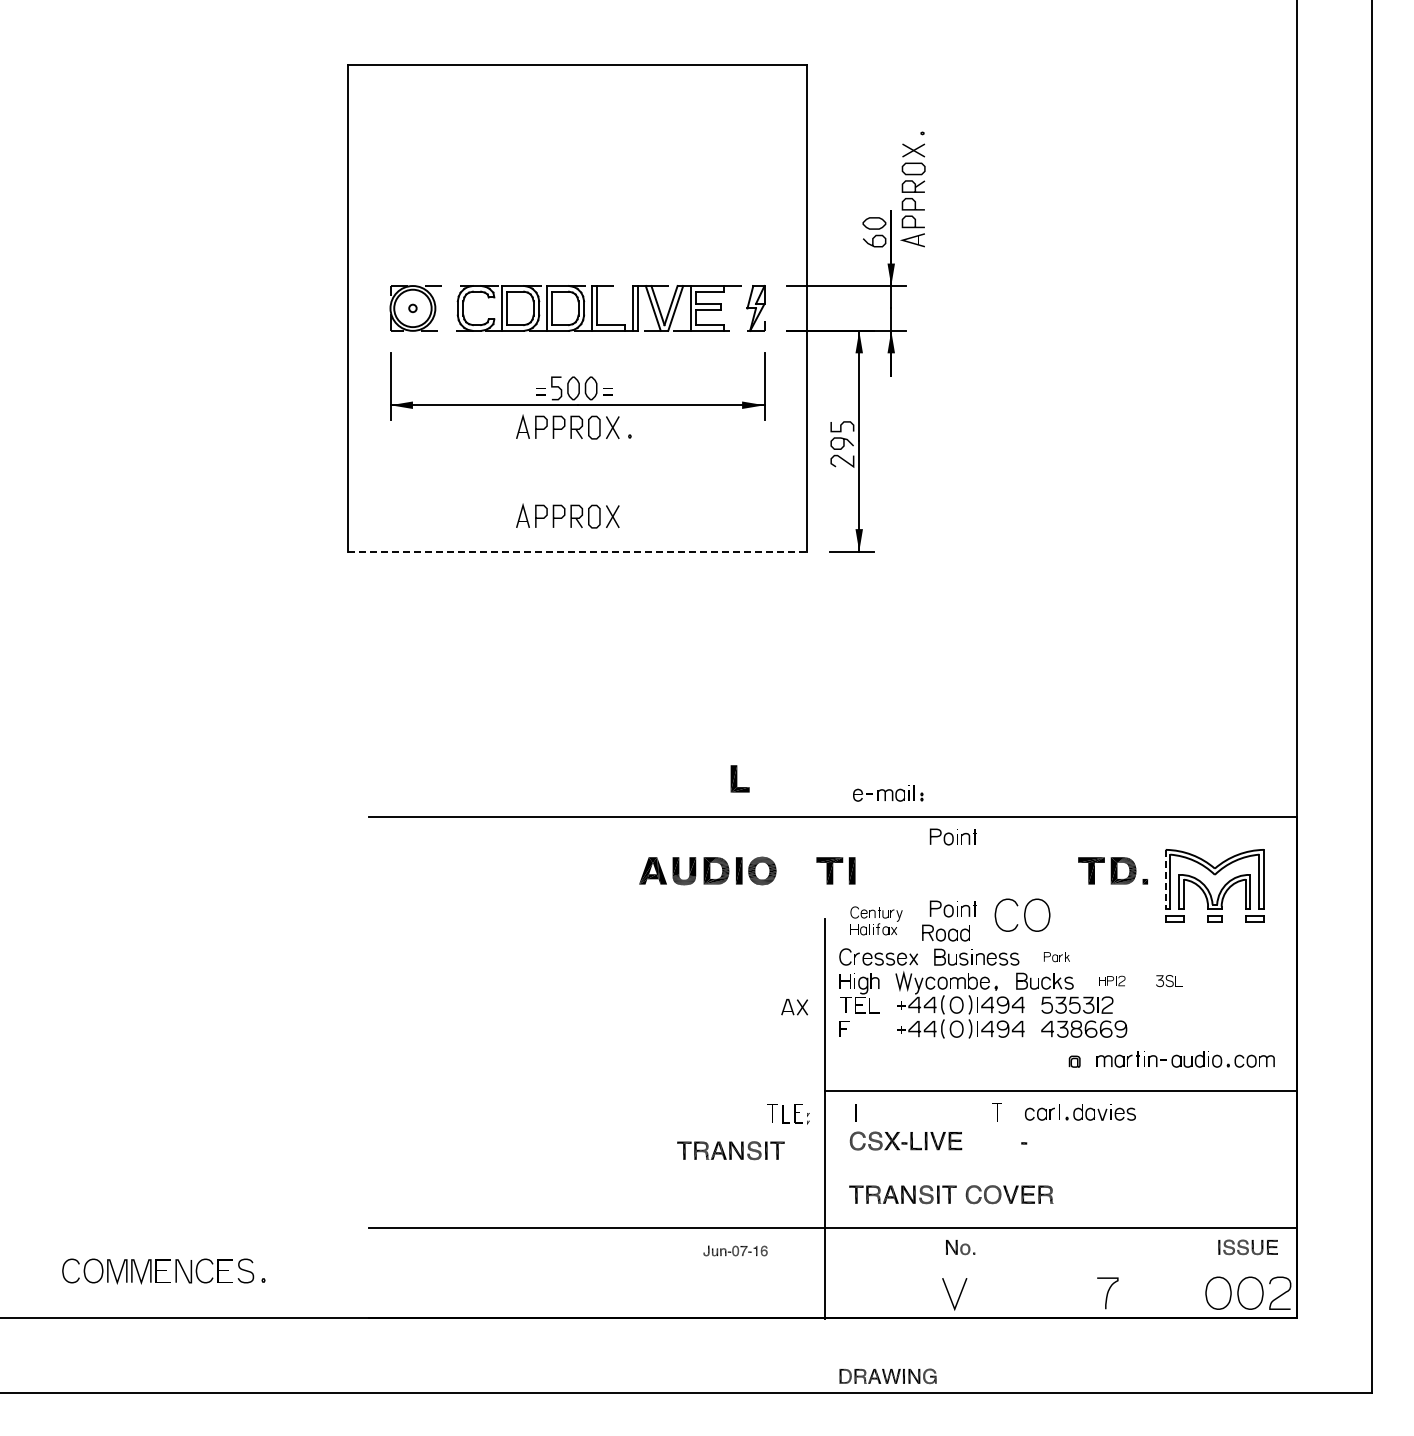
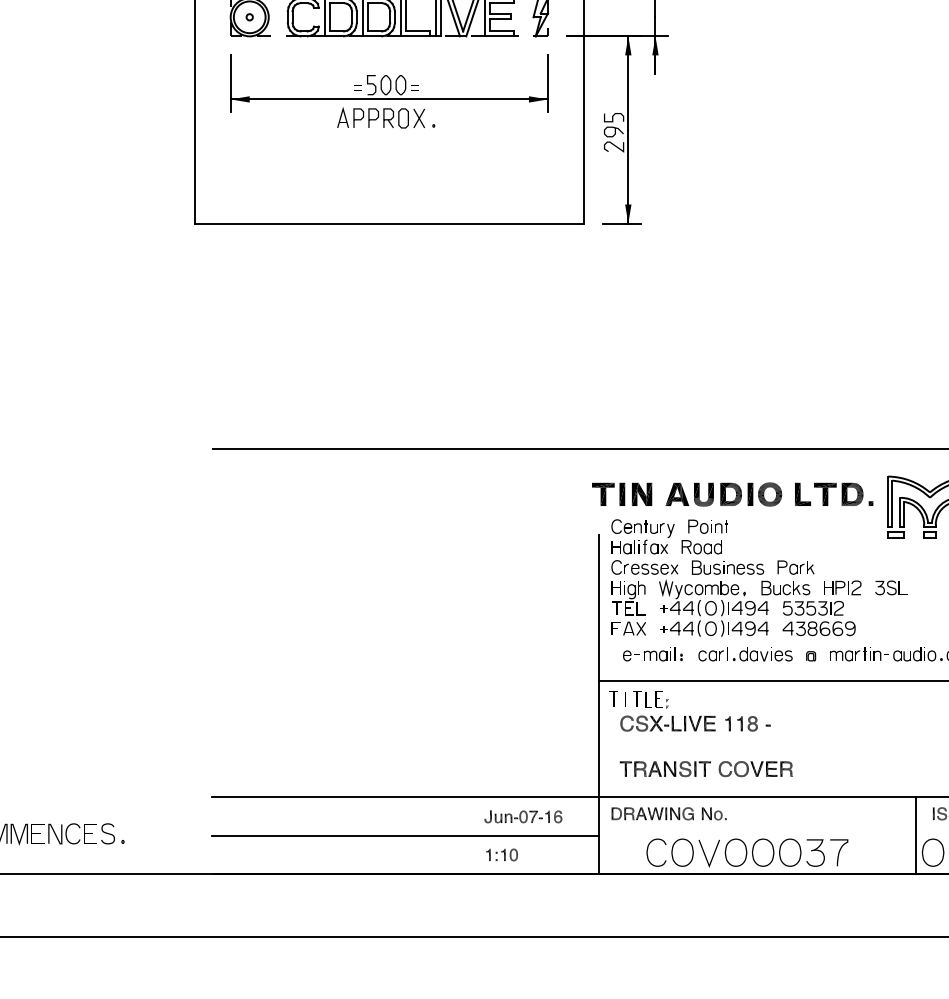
part: (567, 515) -> (380, 192), removed
line: (577, 551) -> (389, 223), dashed -> solid
part: (739, 778) -> (802, 494), moved
part: (888, 793) -> (653, 654), moved
part: (952, 836) -> (707, 465), removed
part: (707, 870) -> (723, 494), moved
part: (875, 870) -> (642, 494), added
line: (1165, 879) -> (888, 501), dashed -> solid
part: (1022, 914) -> (670, 852), moved
part: (876, 920) -> (642, 536), size x1.43
part: (1056, 956) -> (795, 567), size x1.67
part: (1112, 980) -> (843, 587), size x1.67
part: (1169, 980) -> (891, 587), size x1.43
part: (794, 1007) -> (634, 628), moved
part: (996, 1112) -> (613, 699), moved
part: (1080, 1112) -> (745, 654), moved
part: (788, 1114) -> (650, 700), moved
part: (992, 1141) -> (741, 723), added
part: (730, 1150) -> (519, 731), removed
part: (735, 1250) -> (523, 816), size x1.43
line: (1198, 1272) -> (916, 835), added
line: (596, 1273) -> (405, 835), added
part: (1031, 1292) -> (774, 852), added
part: (710, 1295) -> (502, 854), added
part: (887, 1376) -> (652, 813), moved

